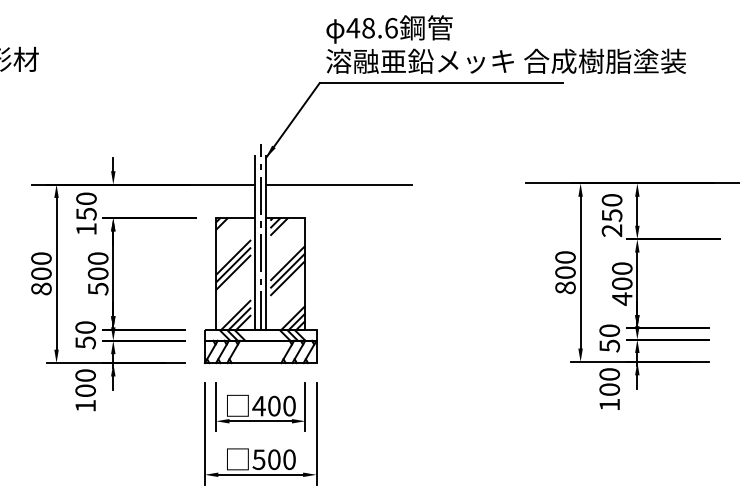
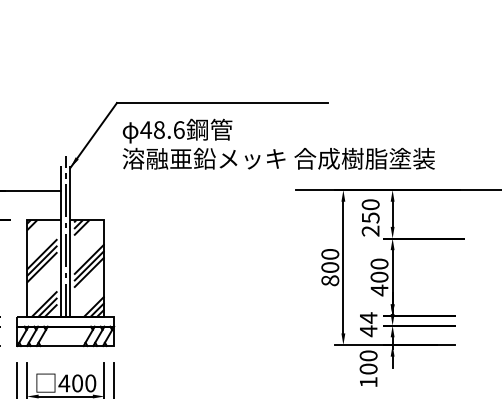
text: (505, 44) -> (278, 144), moved
line: (338, 184) -> (133, 191), removed
hatch: (262, 334) -> (67, 321), removed
text: (609, 338) -> (368, 324), 50 -> 44

